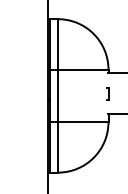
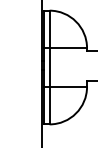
part: (107, 93) -> (86, 65), removed

